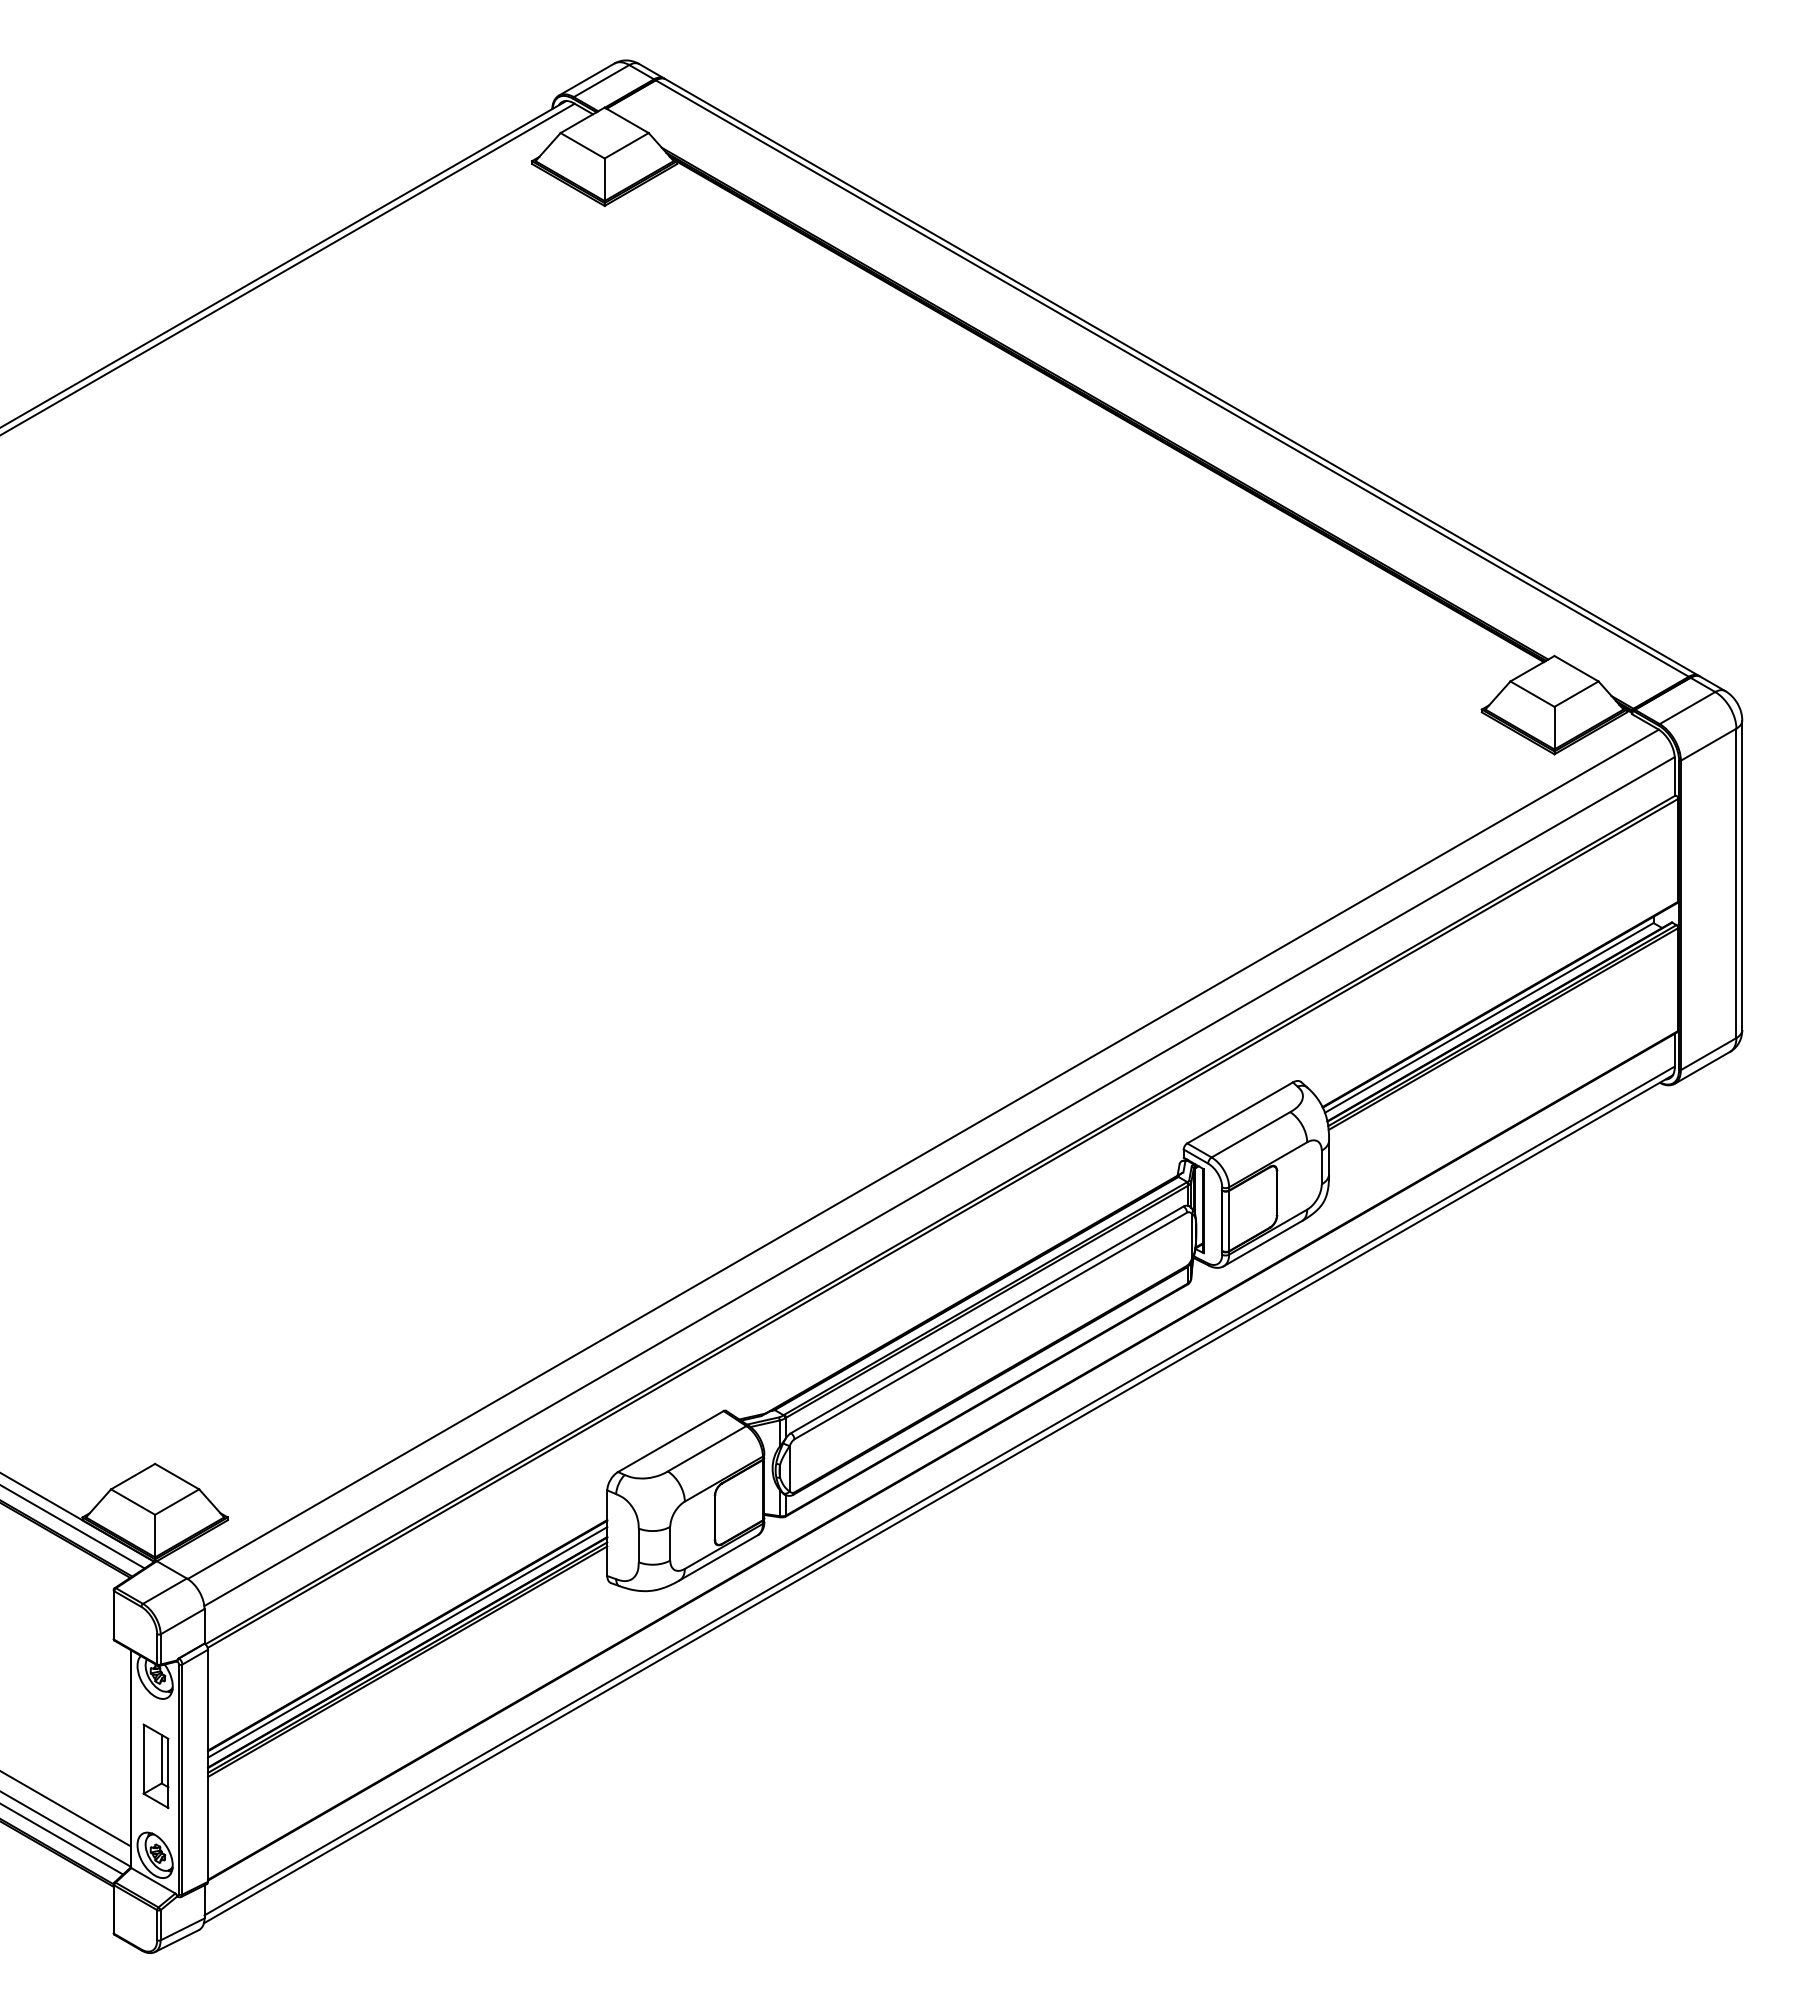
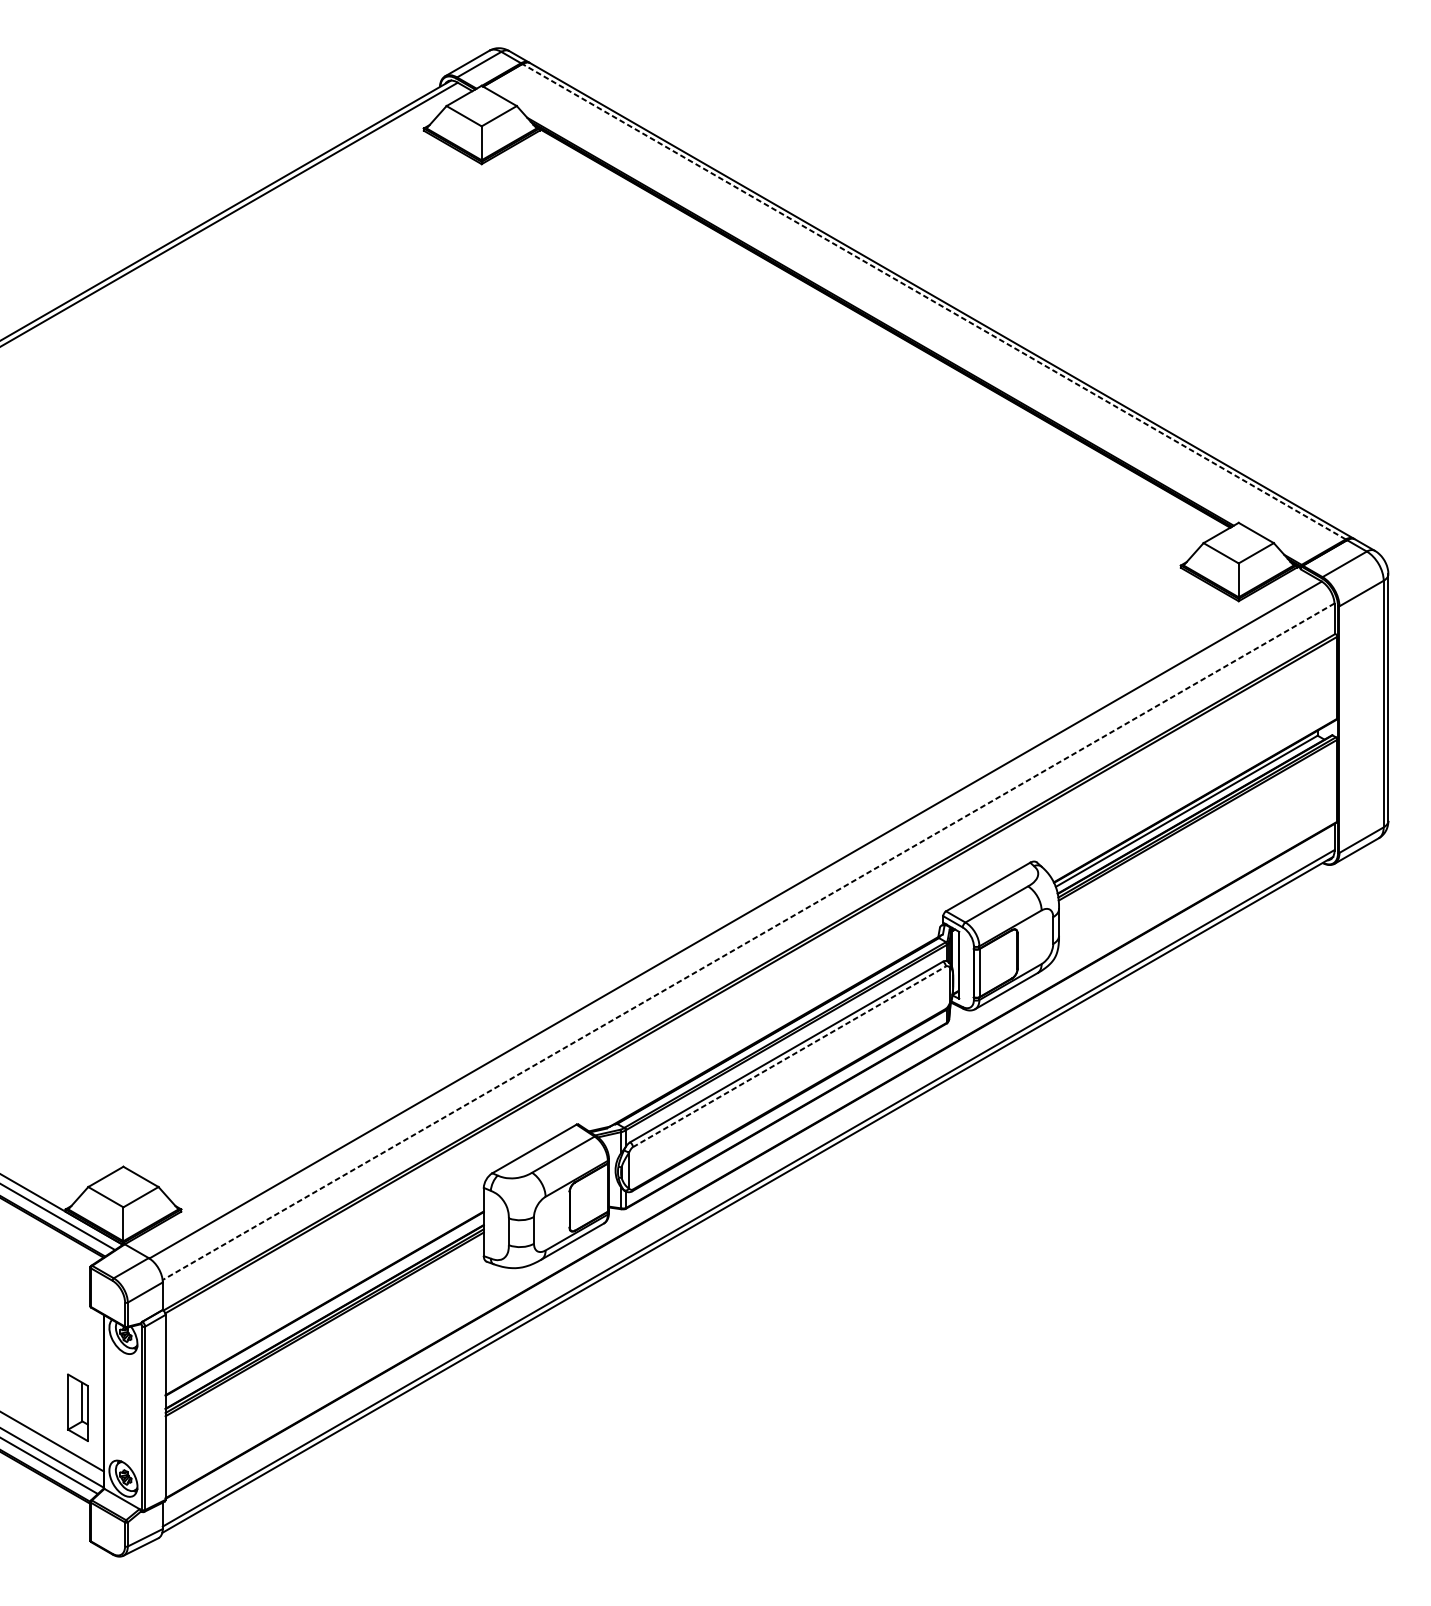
line: (1171, 378) -> (933, 301), solid -> dashed
line: (939, 1181) -> (748, 941), solid -> dashed
line: (990, 1326) -> (789, 1057), solid -> dashed
line: (407, 1642) -> (324, 1309), removed
part: (155, 1766) -> (77, 1407), moved

